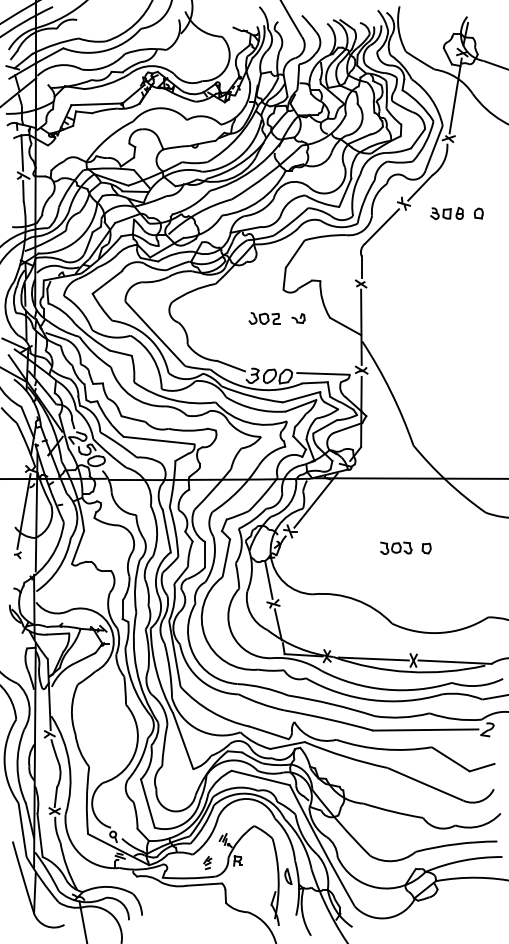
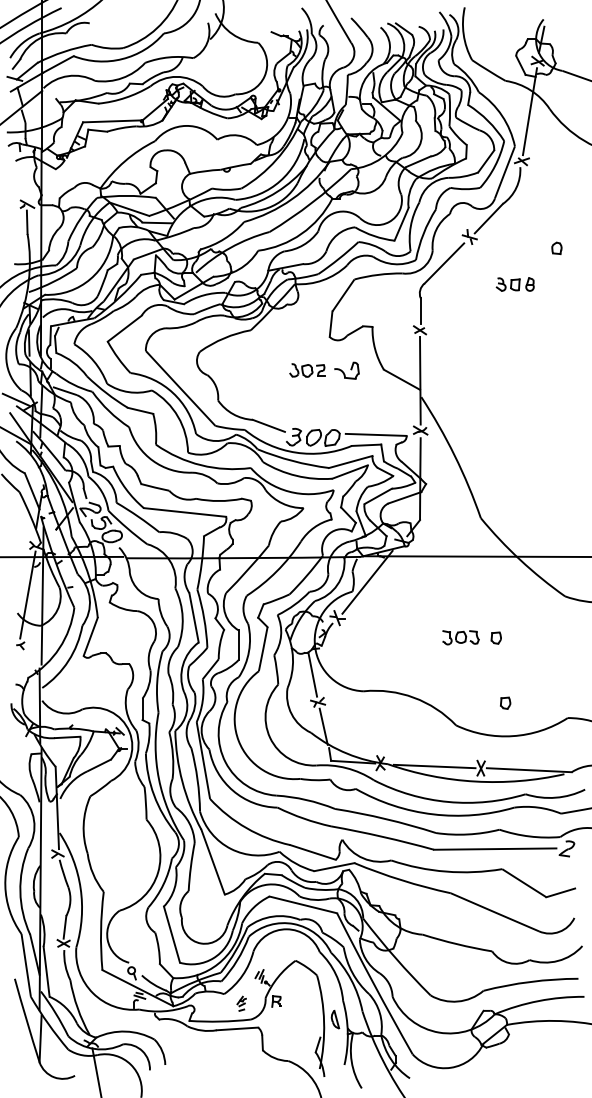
line: (22, 152) -> (26, 177), removed
part: (446, 213) -> (514, 284), moved
part: (298, 318) -> (347, 370), size x1.6
part: (434, 604) -> (505, 703), added

